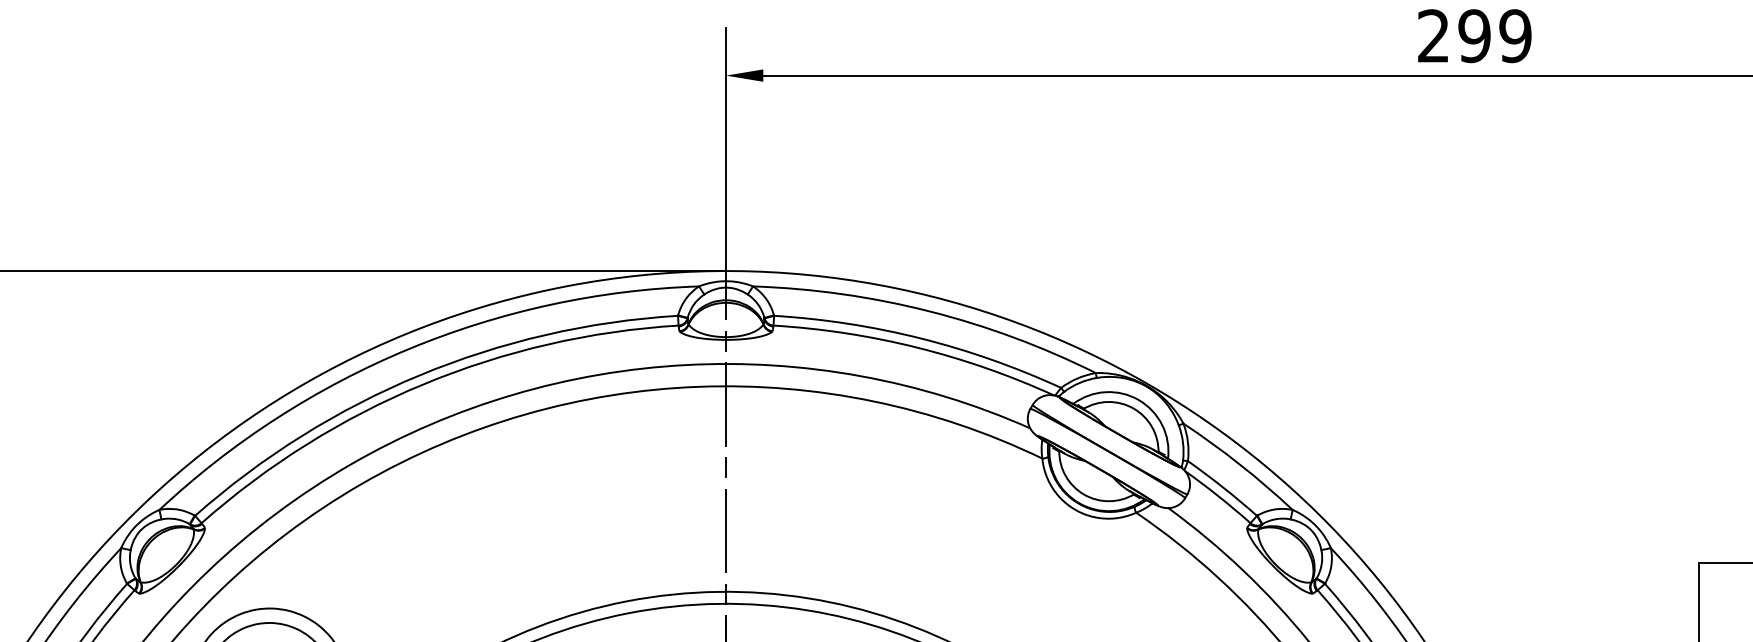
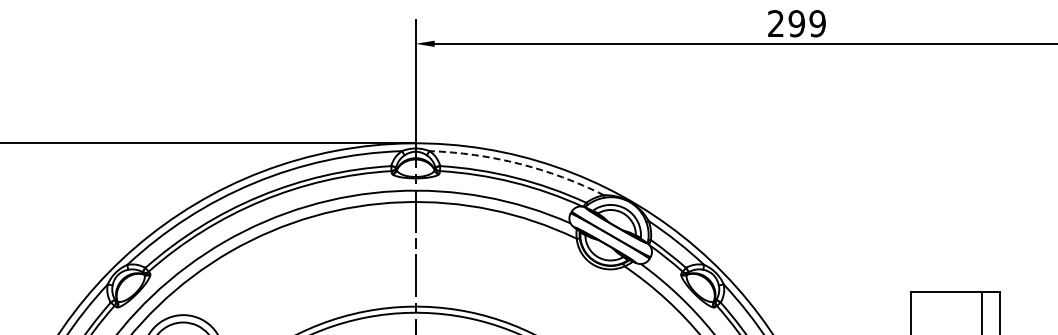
arc: (929, 310) -> (519, 163), solid -> dashed

